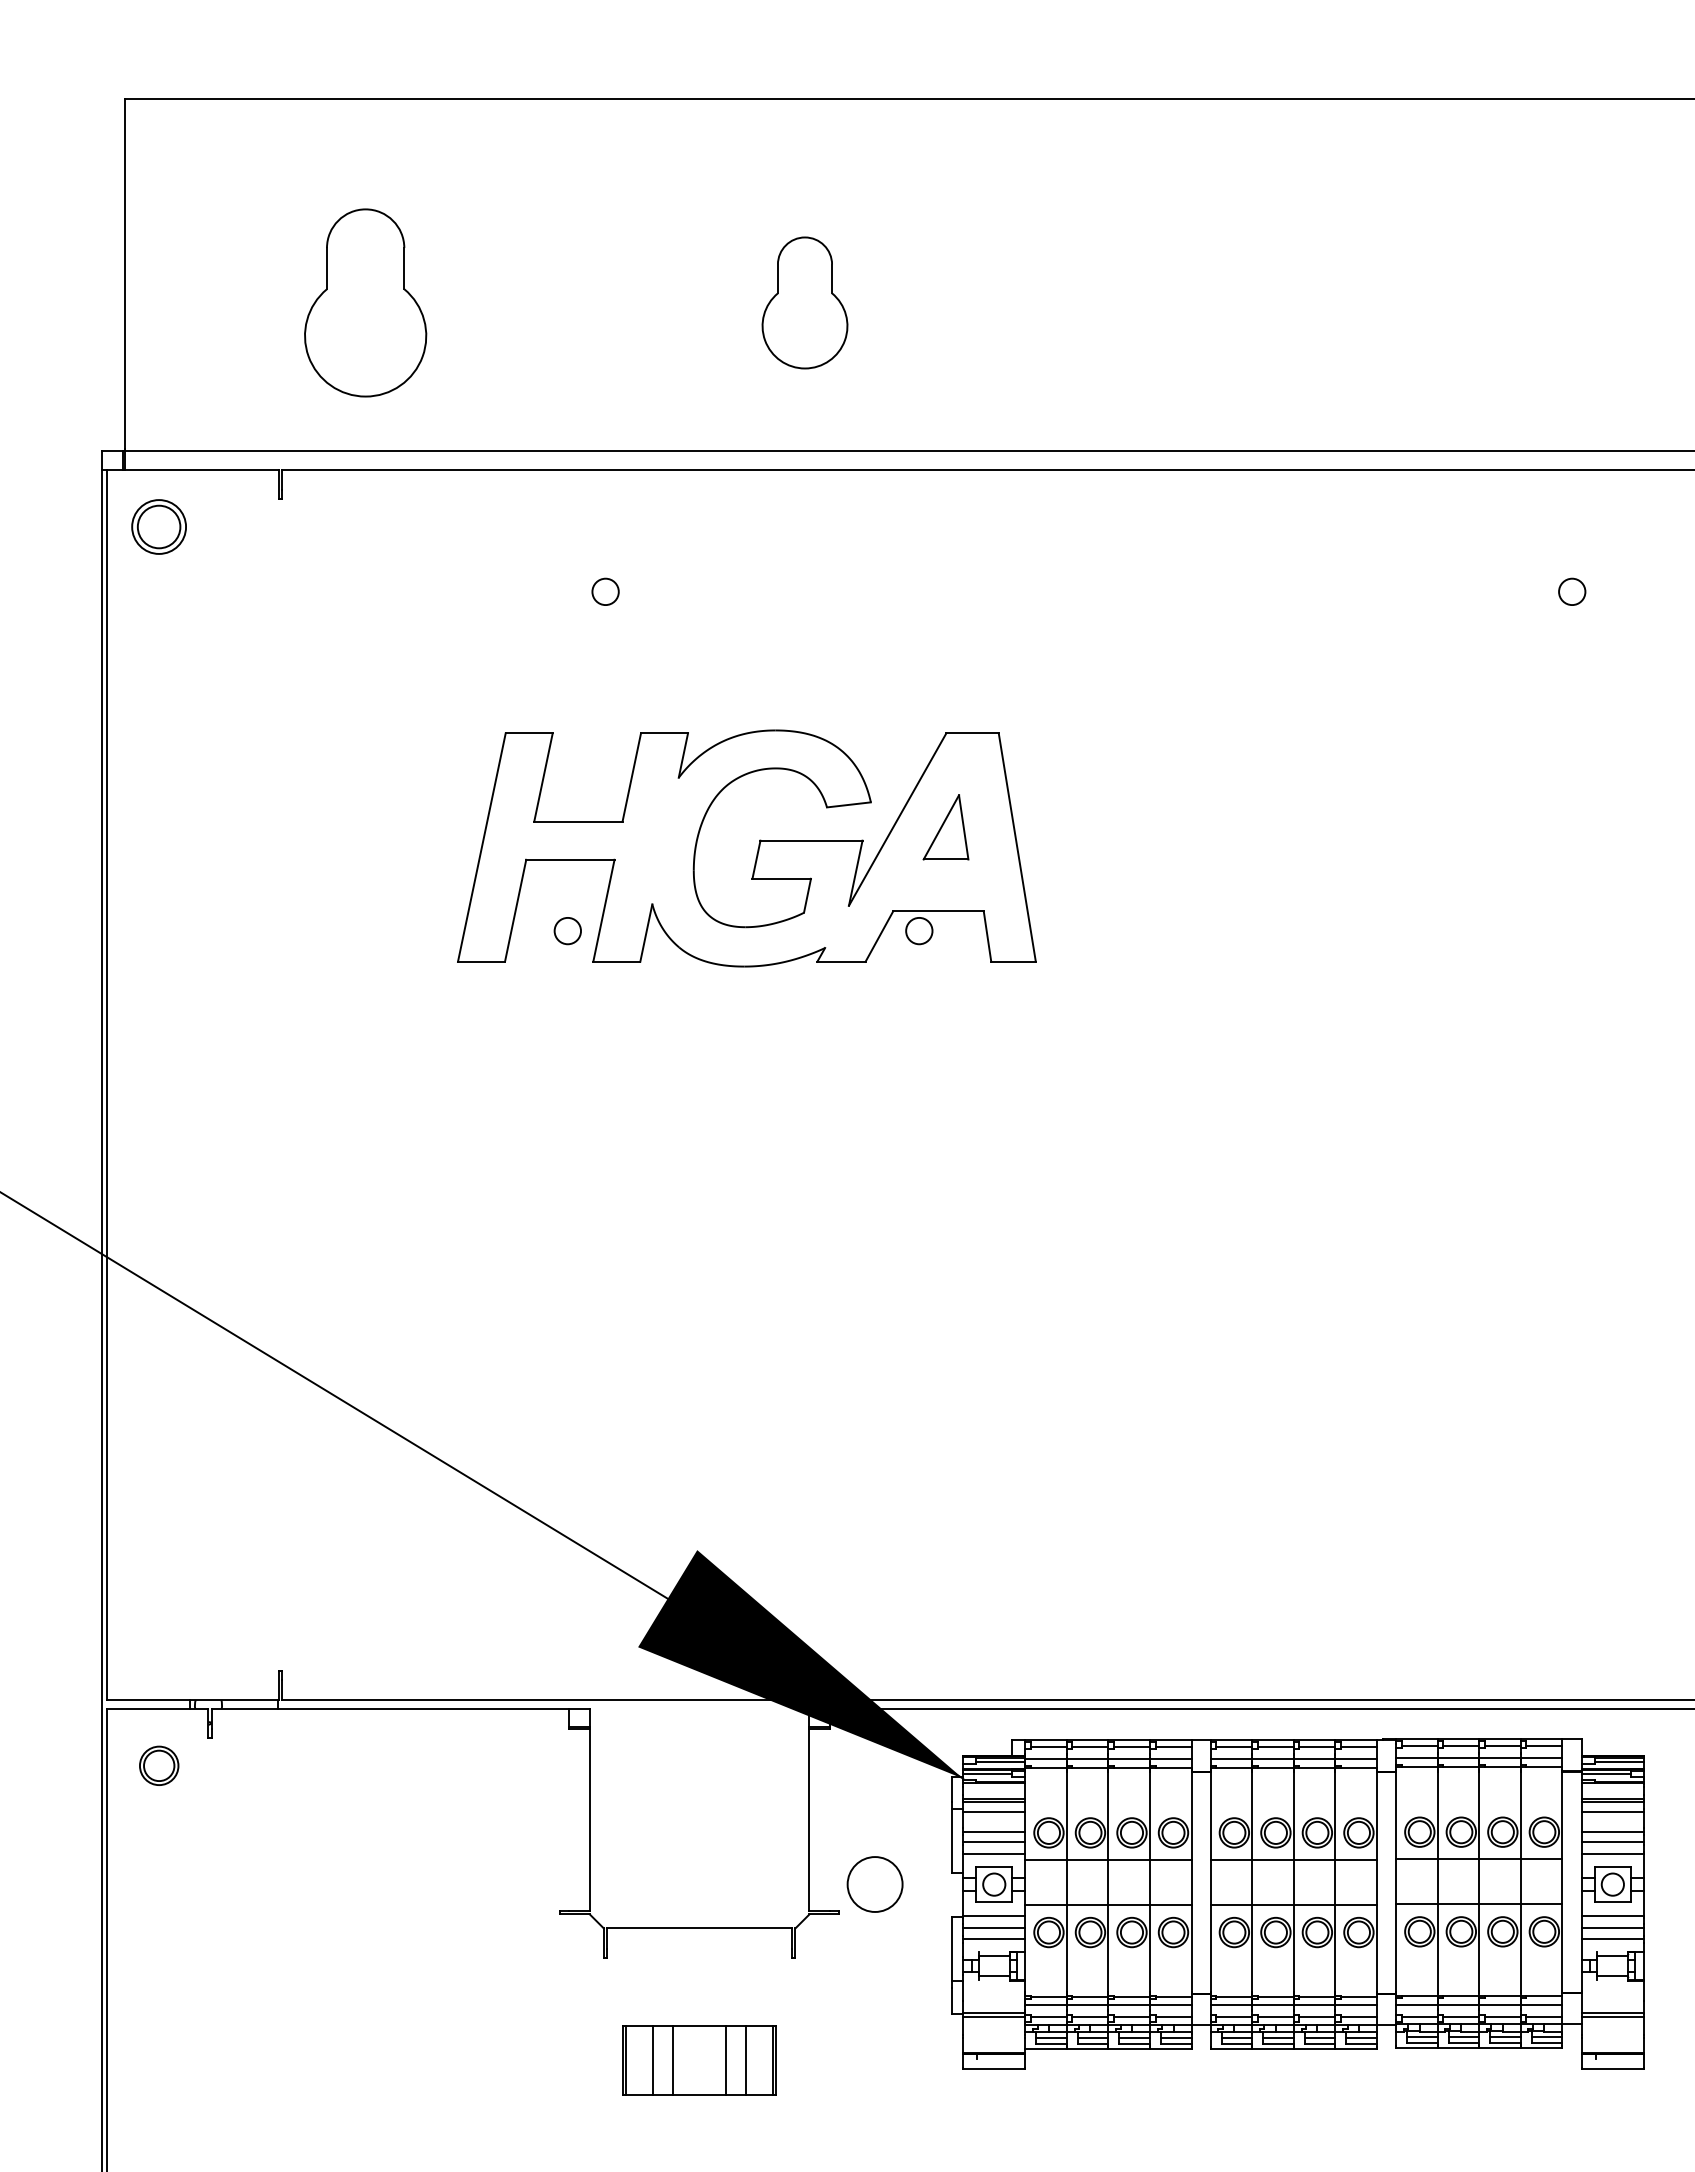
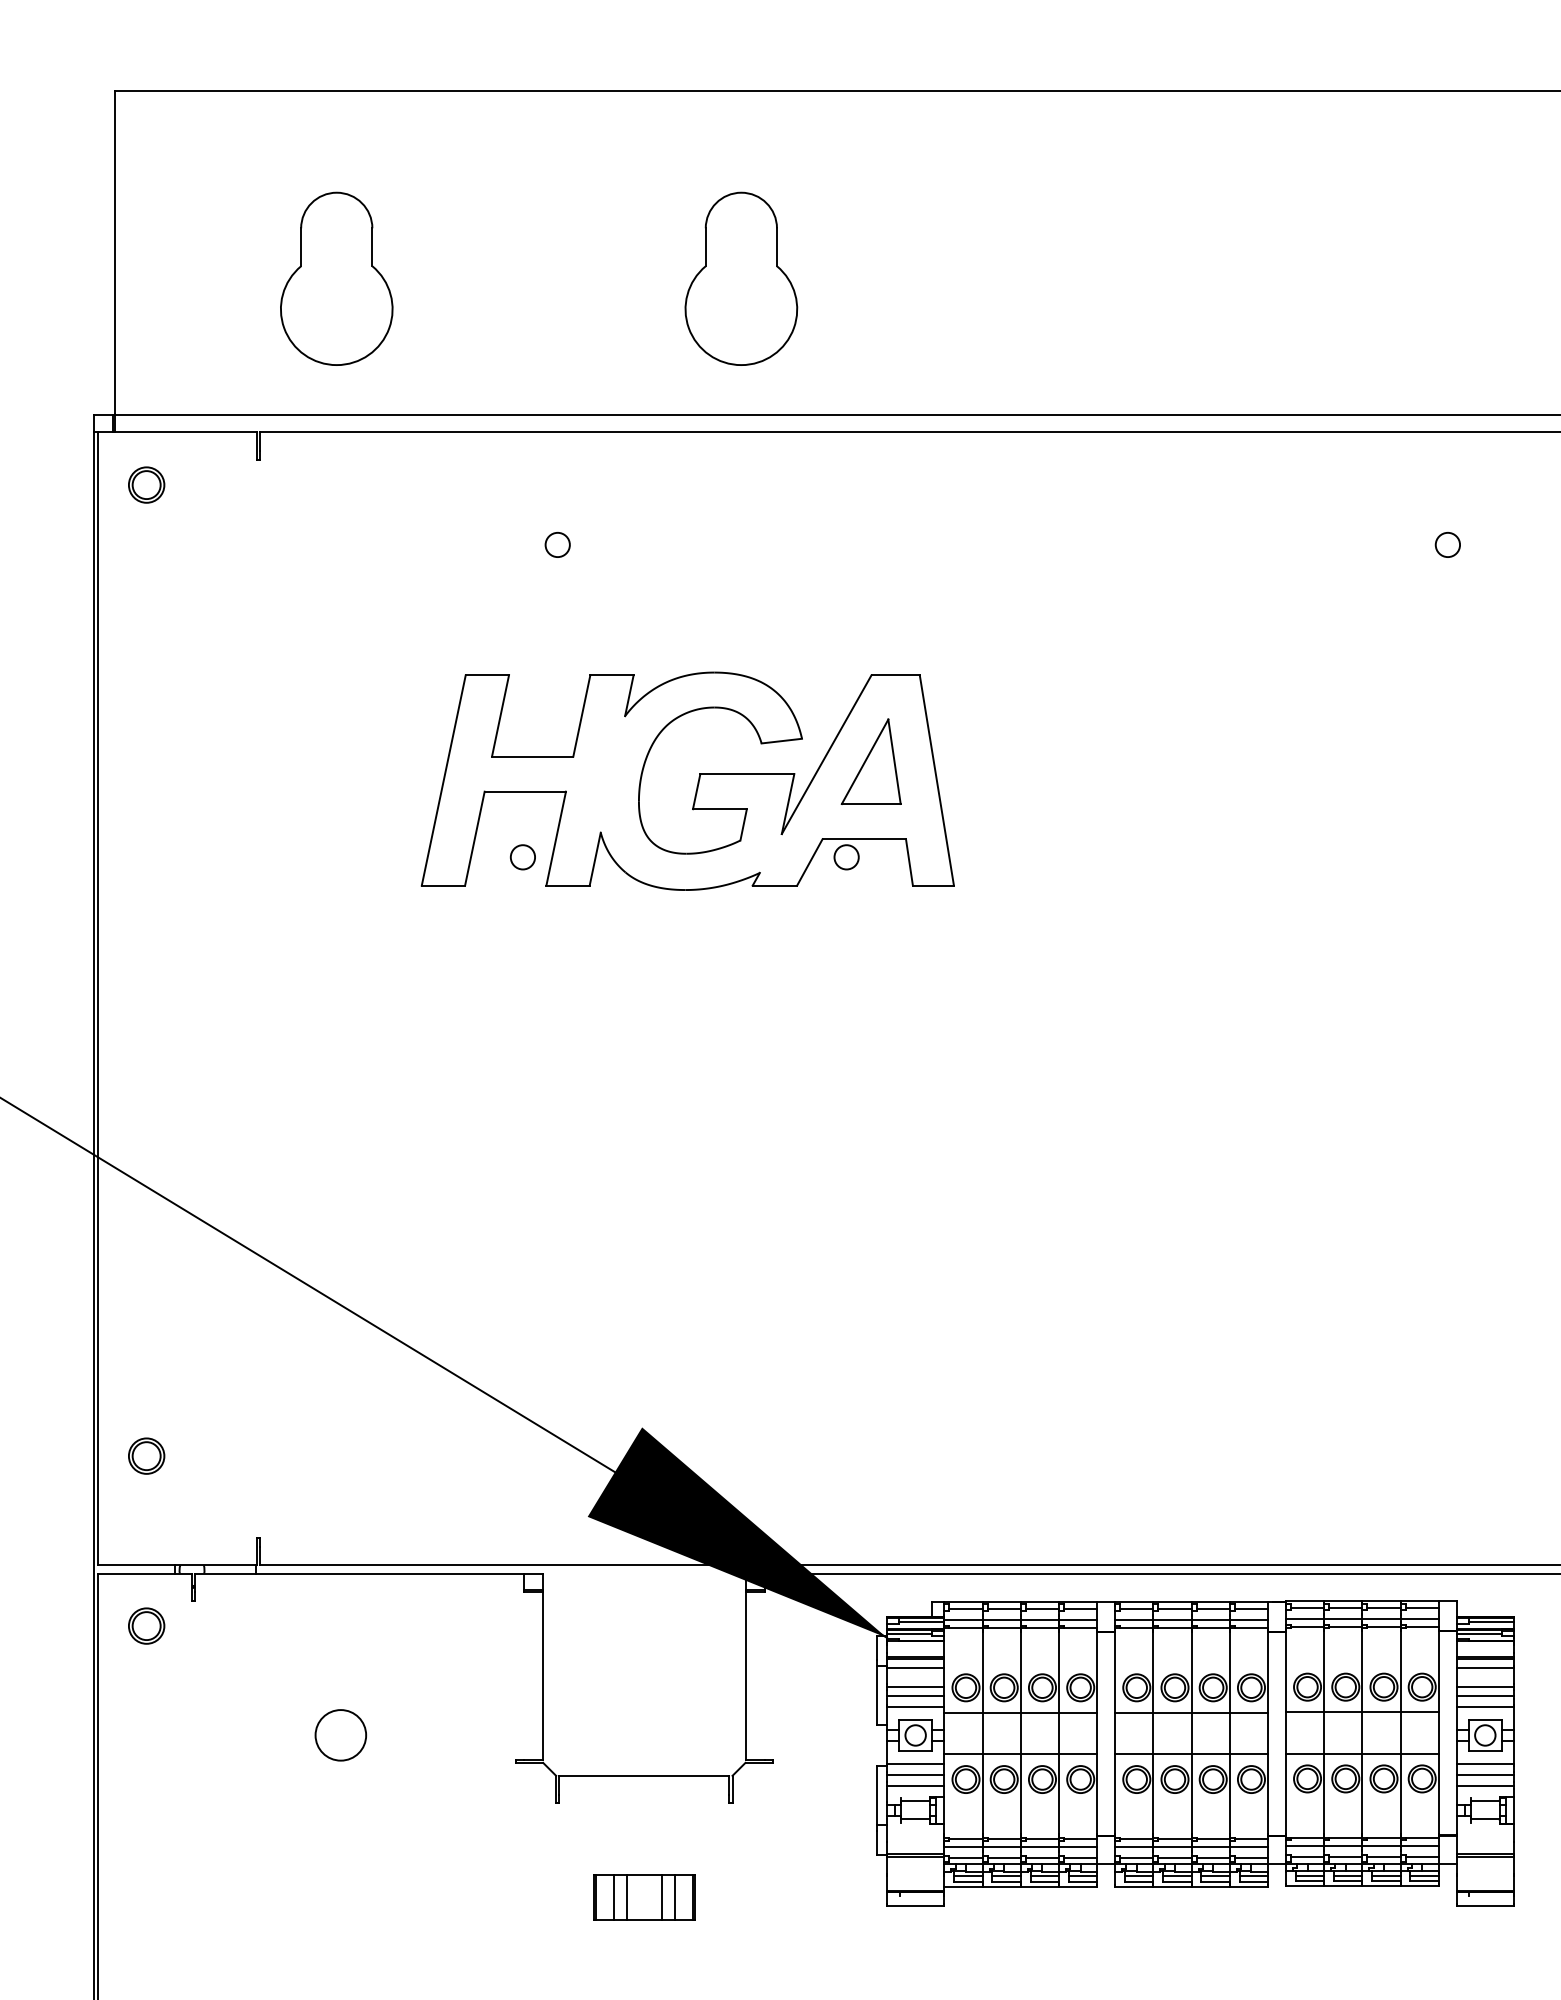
part: (804, 302) -> (740, 278), size x1.43
part: (159, 526) -> (146, 484), size x0.71
part: (945, 827) -> (870, 761), size x1.43
part: (159, 1581) -> (146, 1456), added
circle: (874, 1884) -> (340, 1735), moved
part: (699, 2060) -> (644, 1897), size x0.71

